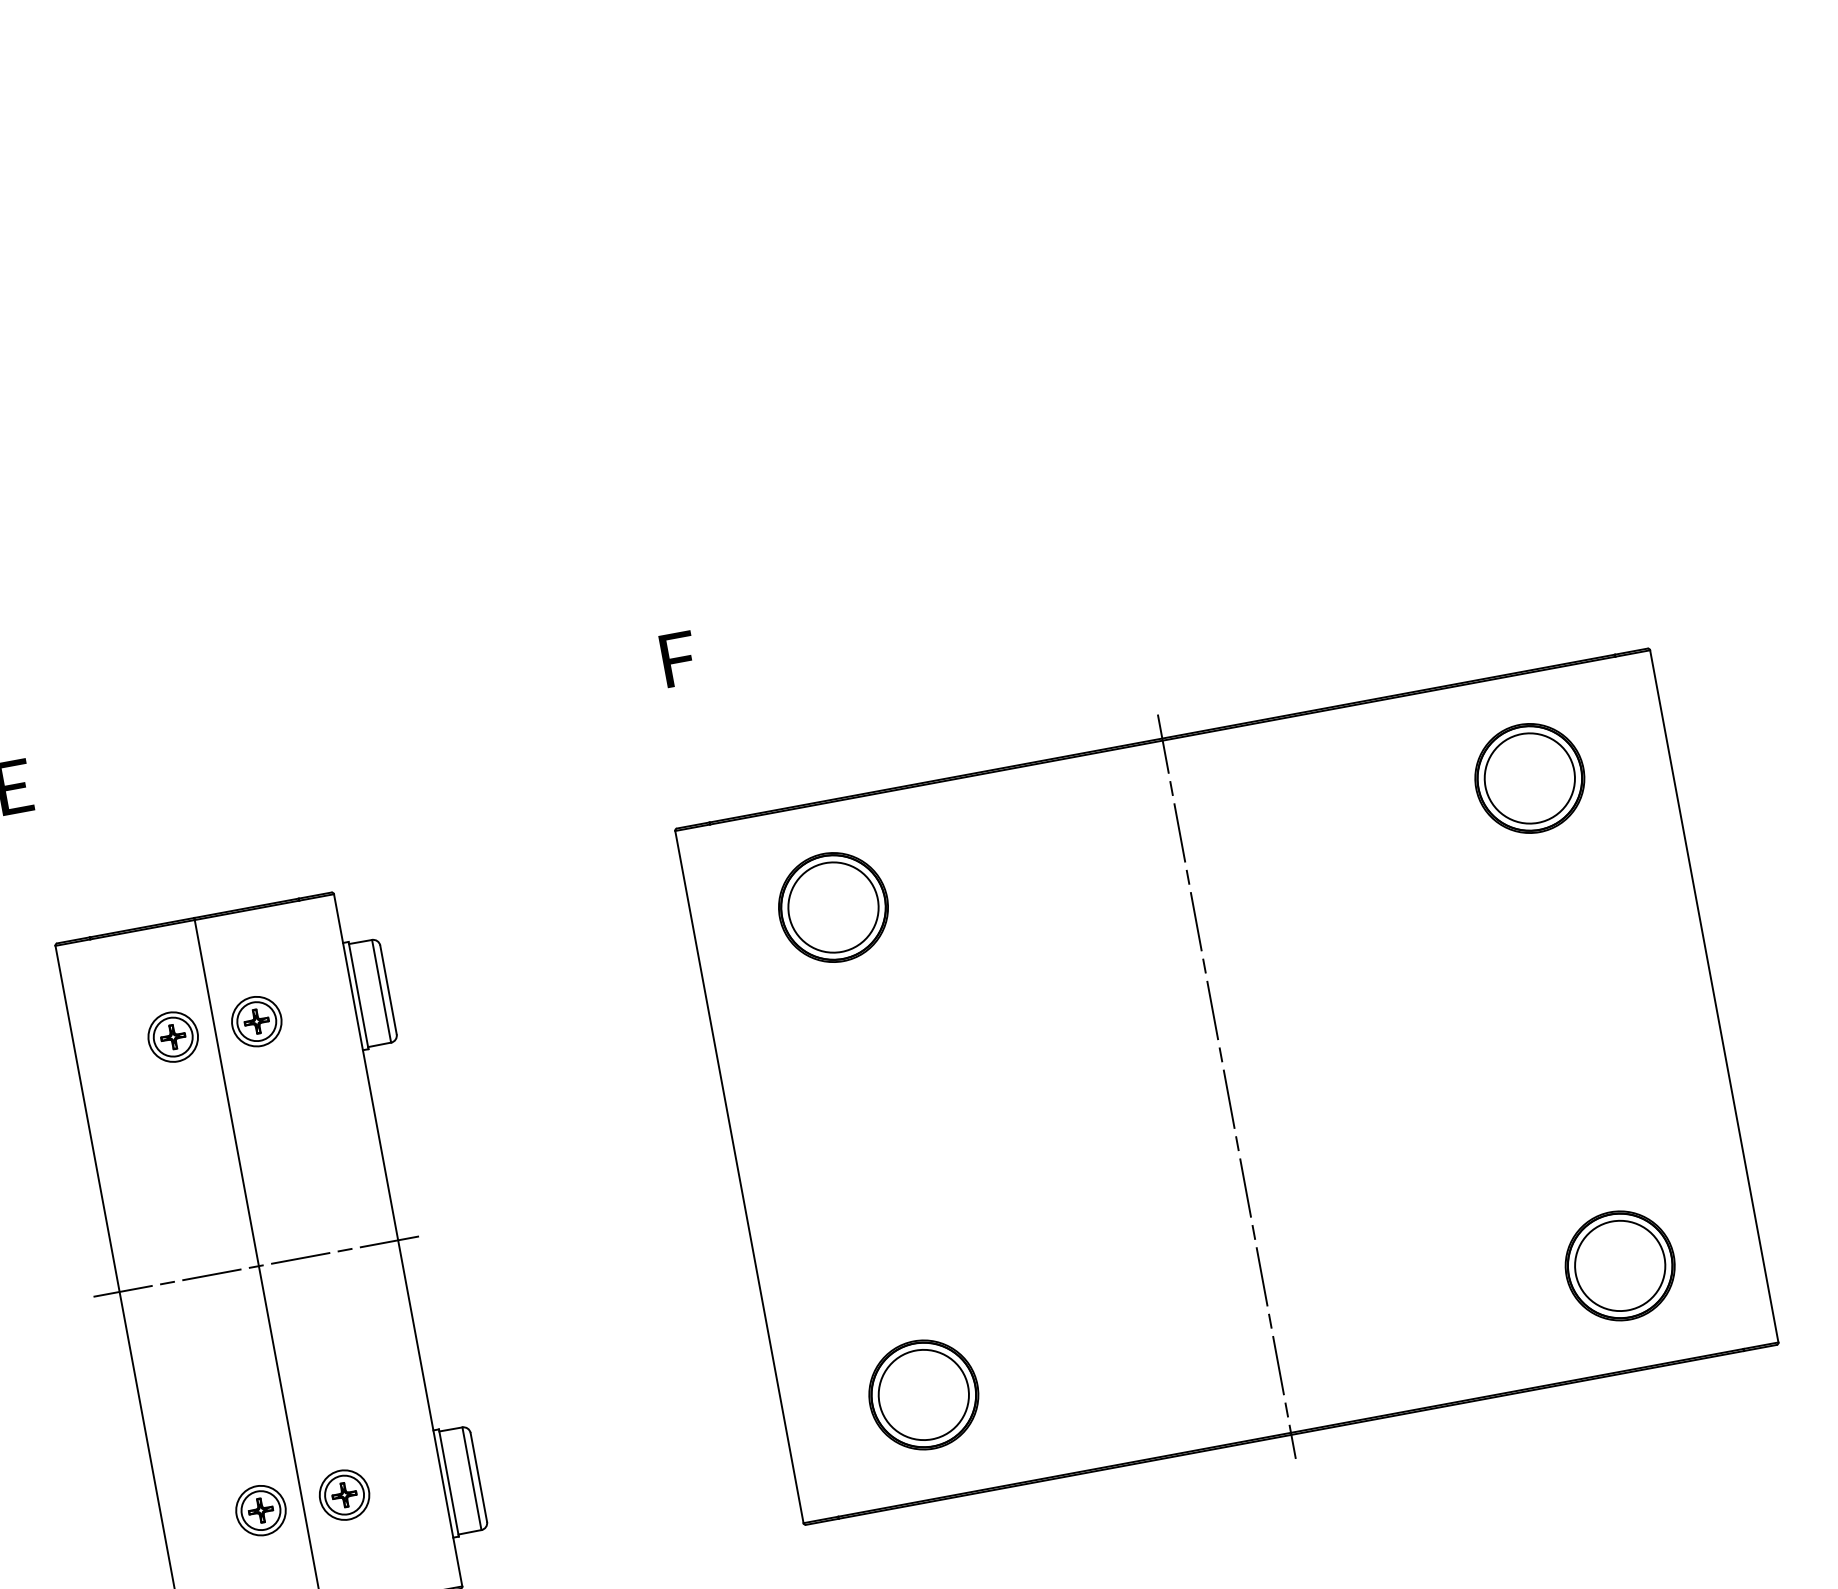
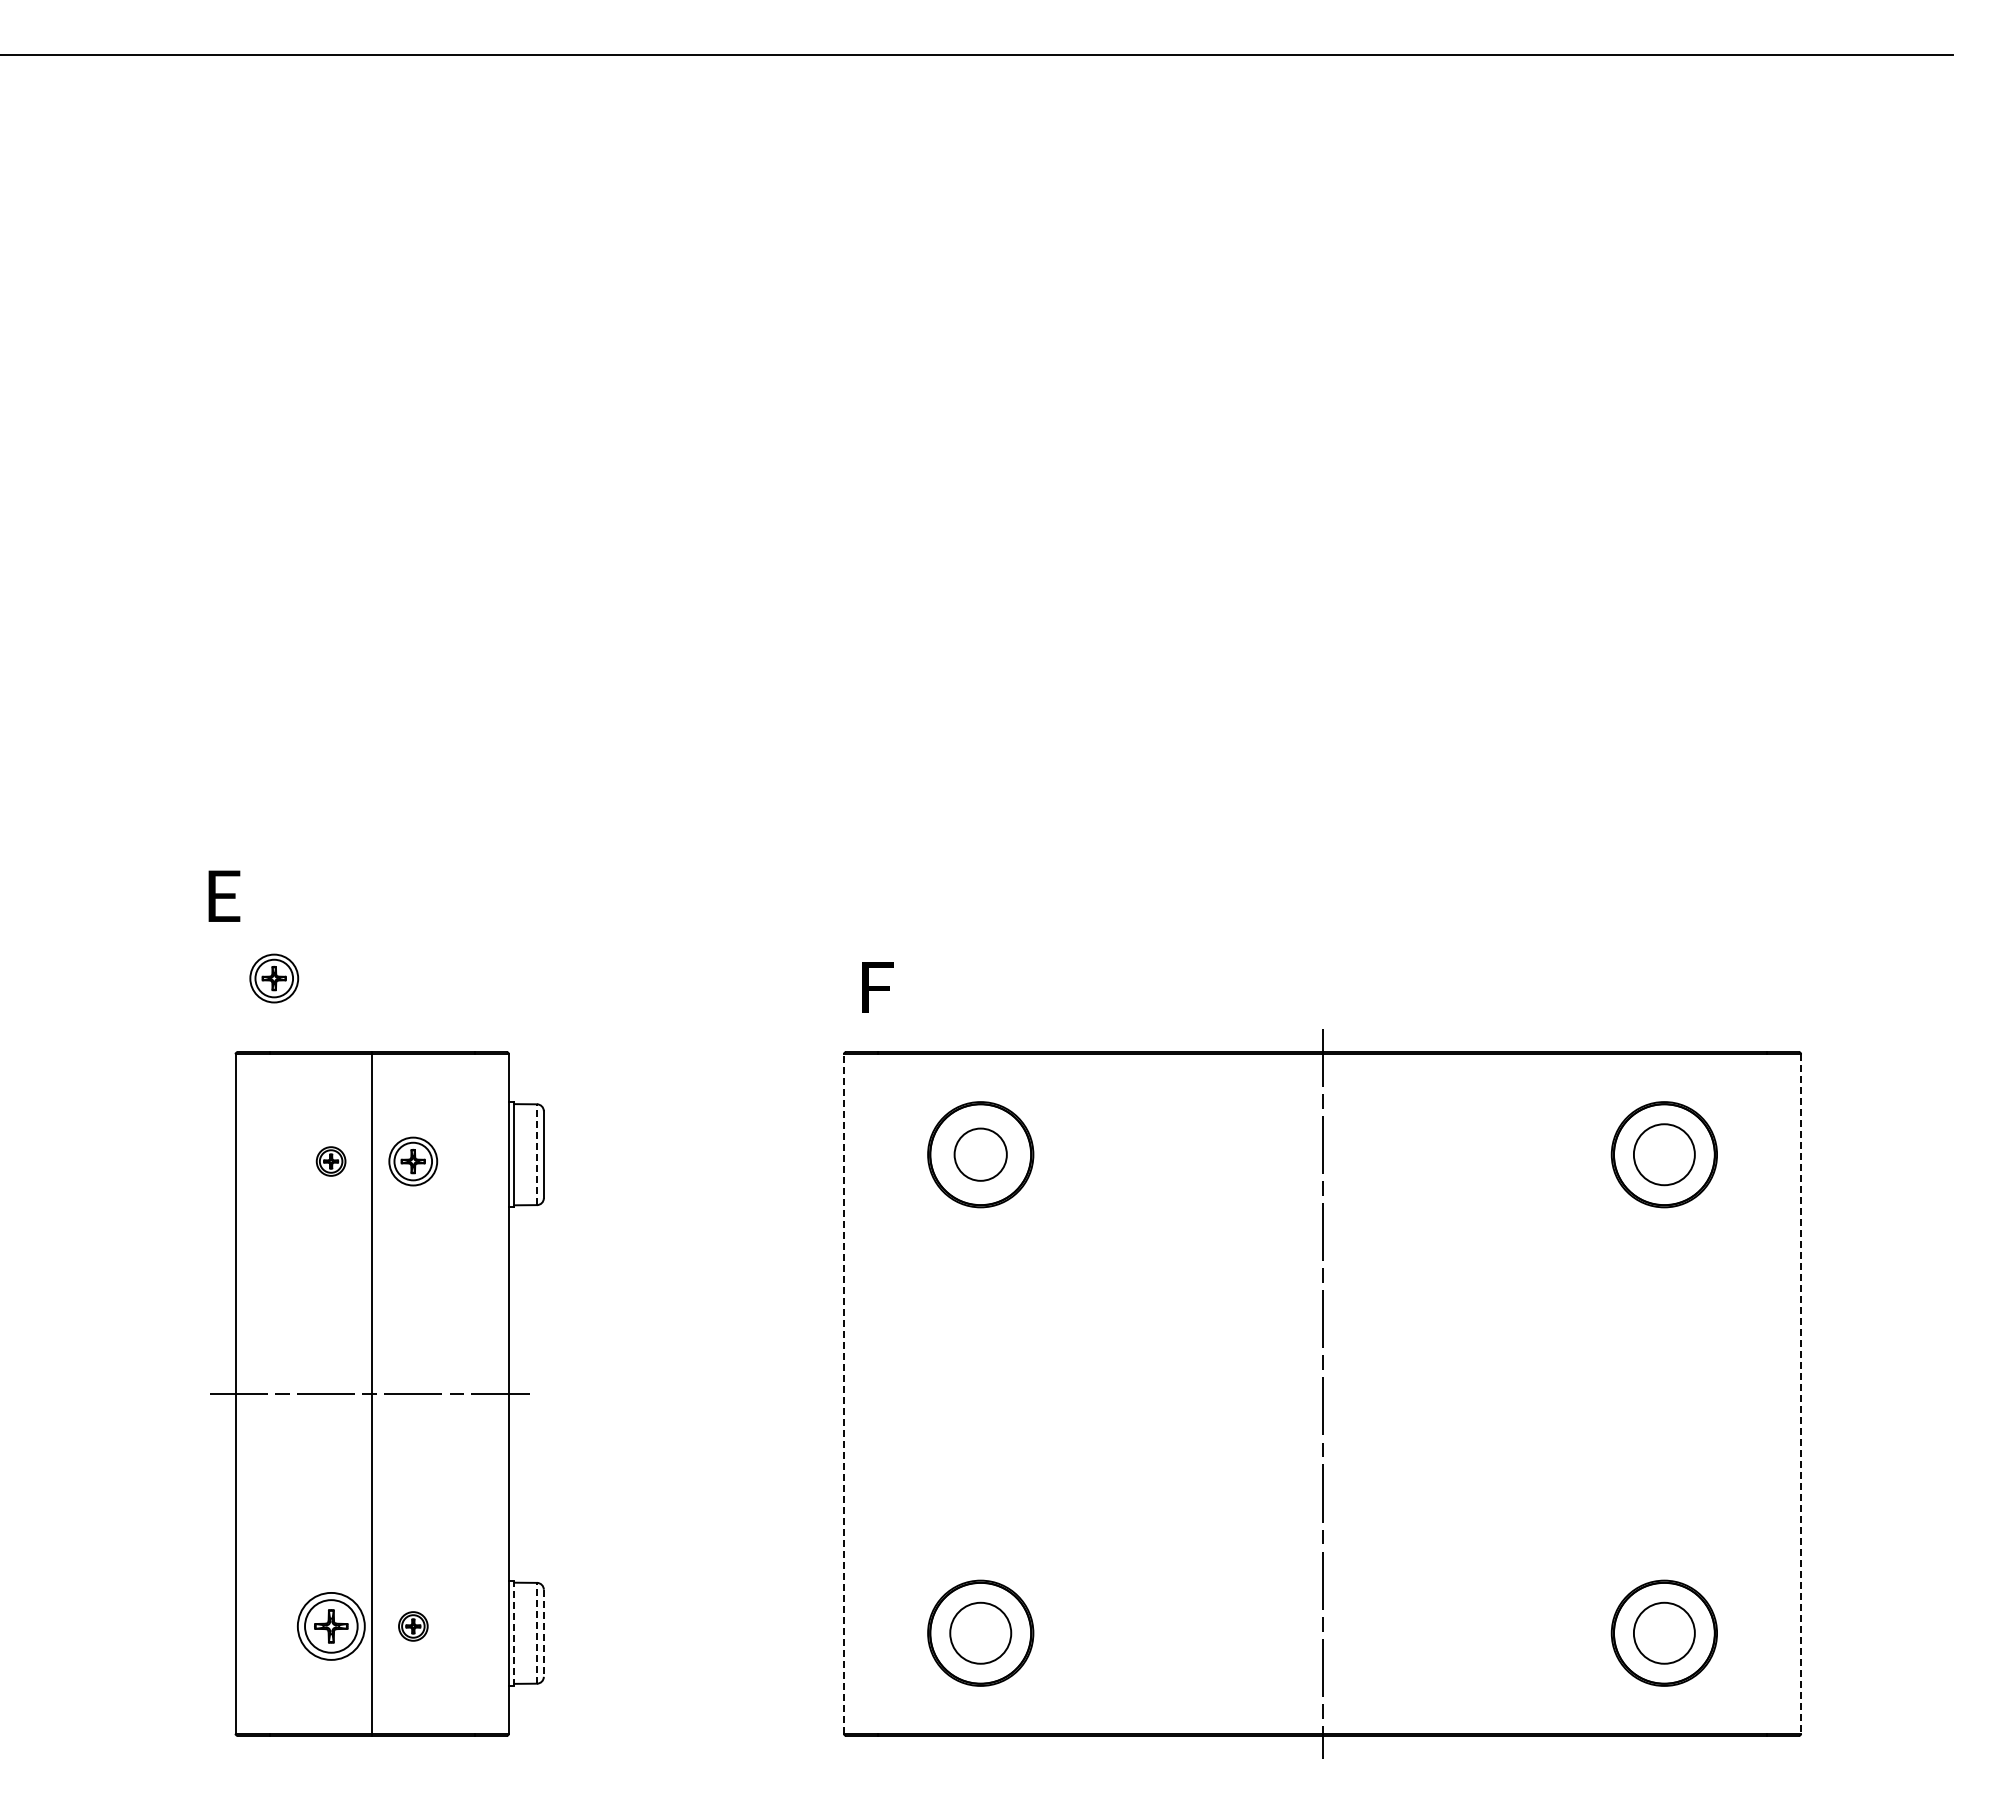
text: (678, 658) -> (877, 987), moved
circle: (1528, 778) -> (1663, 1154), size x0.7
part: (80, 861) -> (274, 978), added
circle: (833, 907) -> (980, 1154), size x0.6
line: (381, 990) -> (537, 1154), solid -> dashed
line: (1714, 996) -> (1801, 1394), solid -> dashed
part: (172, 1037) -> (330, 1161), size x0.6
line: (739, 1177) -> (844, 1394), solid -> dashed
circle: (1619, 1265) -> (1663, 1632), size x0.7
circle: (923, 1394) -> (980, 1632), size x0.7
line: (472, 1477) -> (537, 1632), solid -> dashed
line: (478, 1477) -> (543, 1633), solid -> dashed
line: (448, 1483) -> (514, 1633), solid -> dashed
part: (344, 1495) -> (413, 1626), size x0.6
part: (260, 1510) -> (330, 1626), size x1.4

